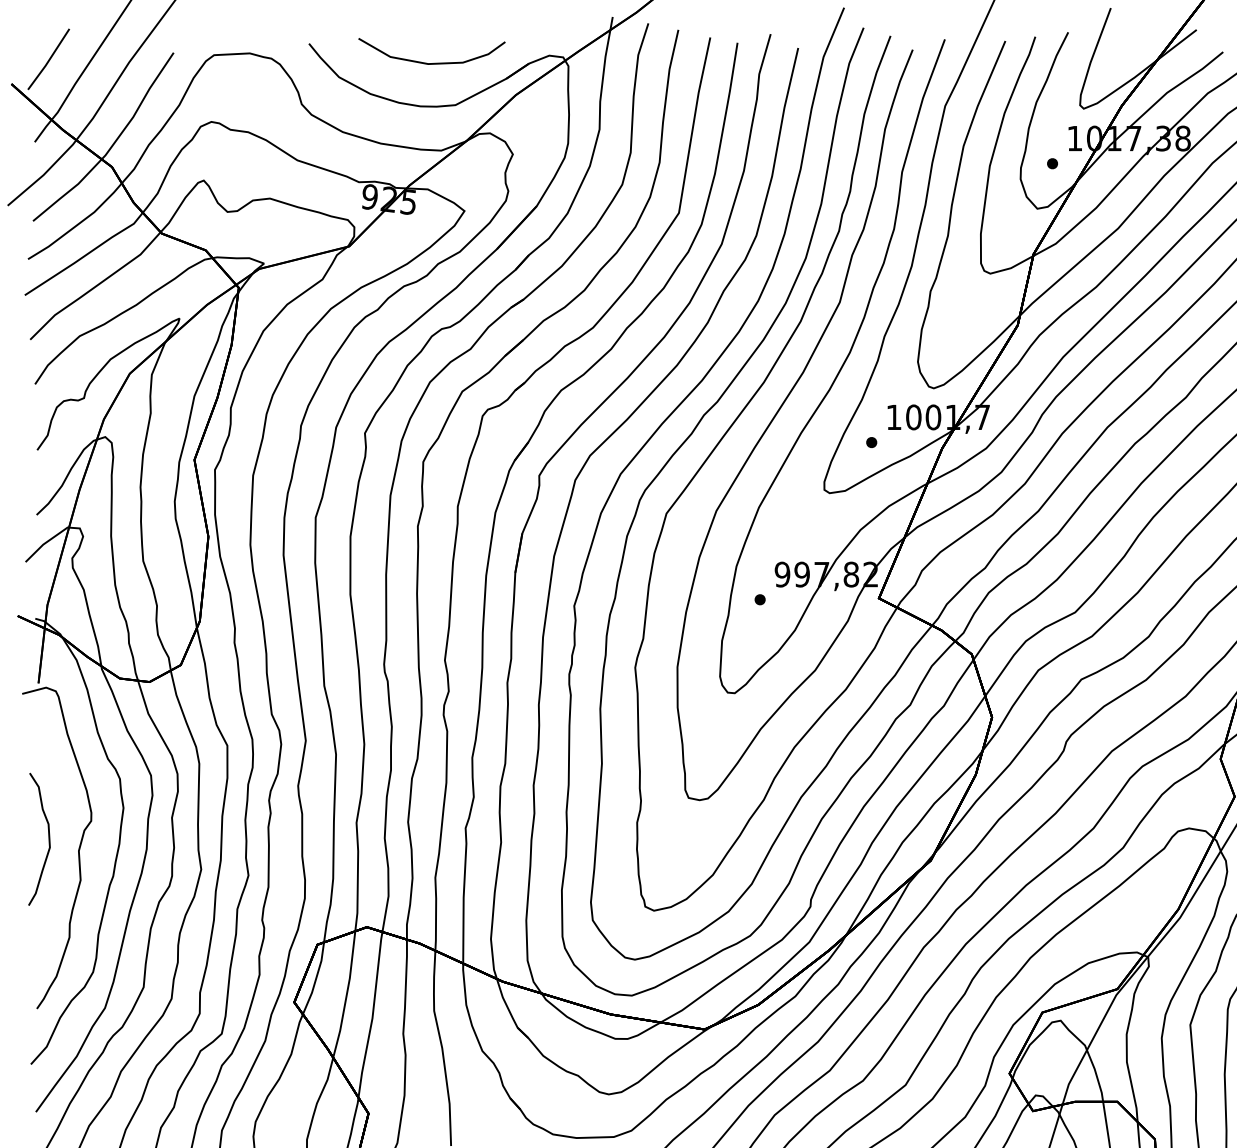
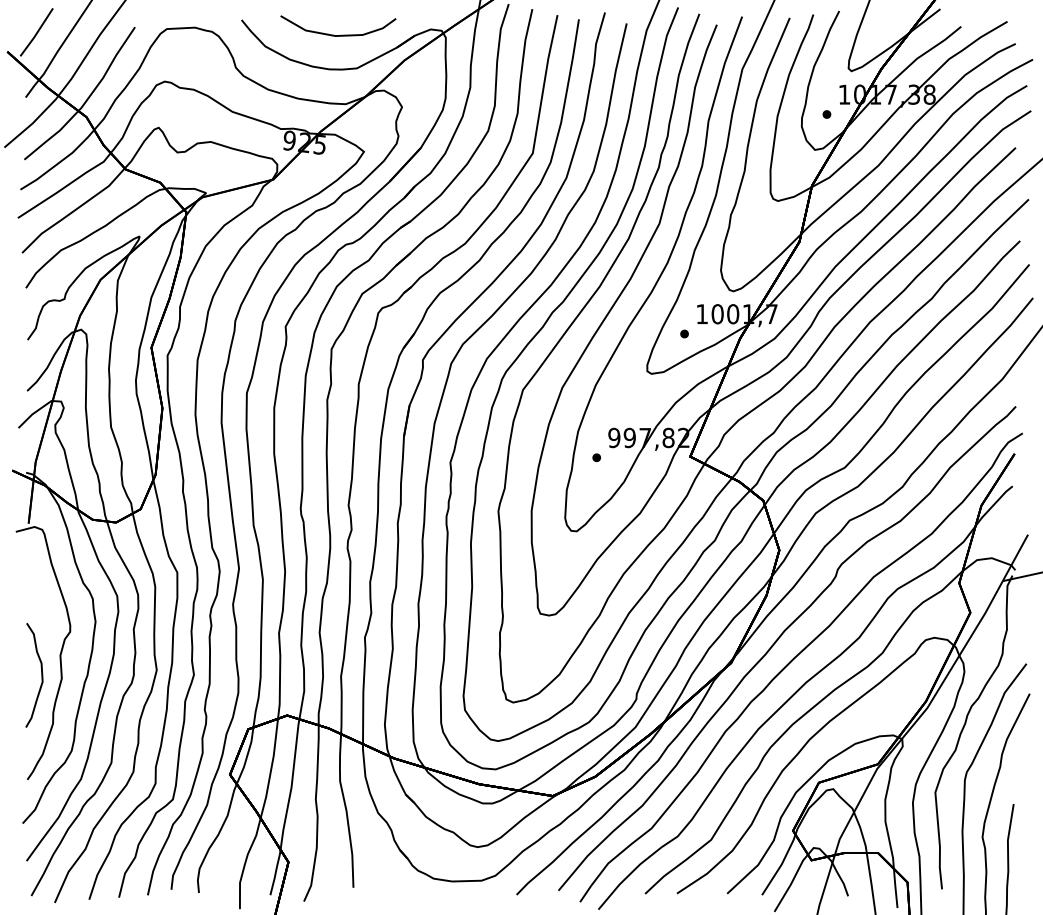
curve: (48, 839) -> (41, 675), moved

